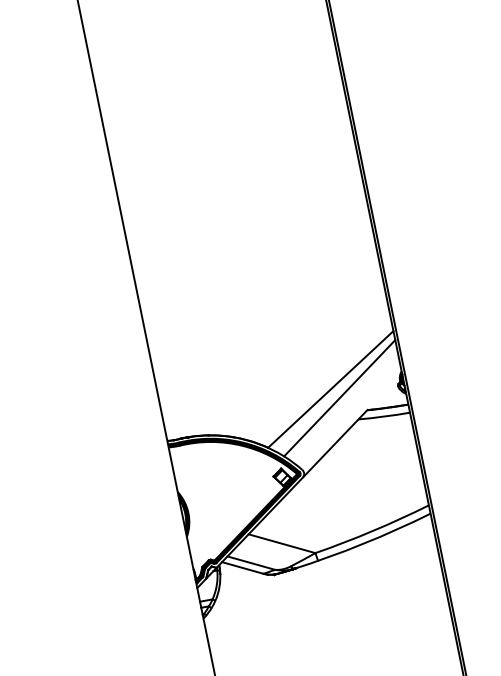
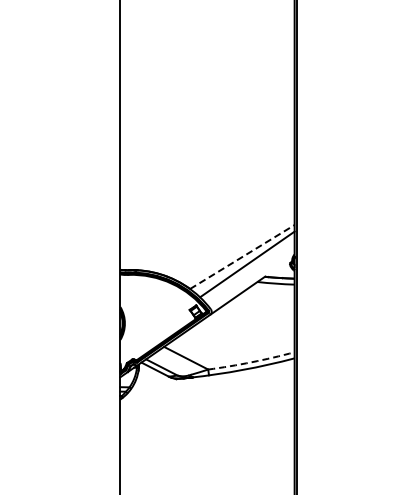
line: (330, 388) -> (242, 256), solid -> dashed
arc: (372, 531) -> (251, 362), solid -> dashed

